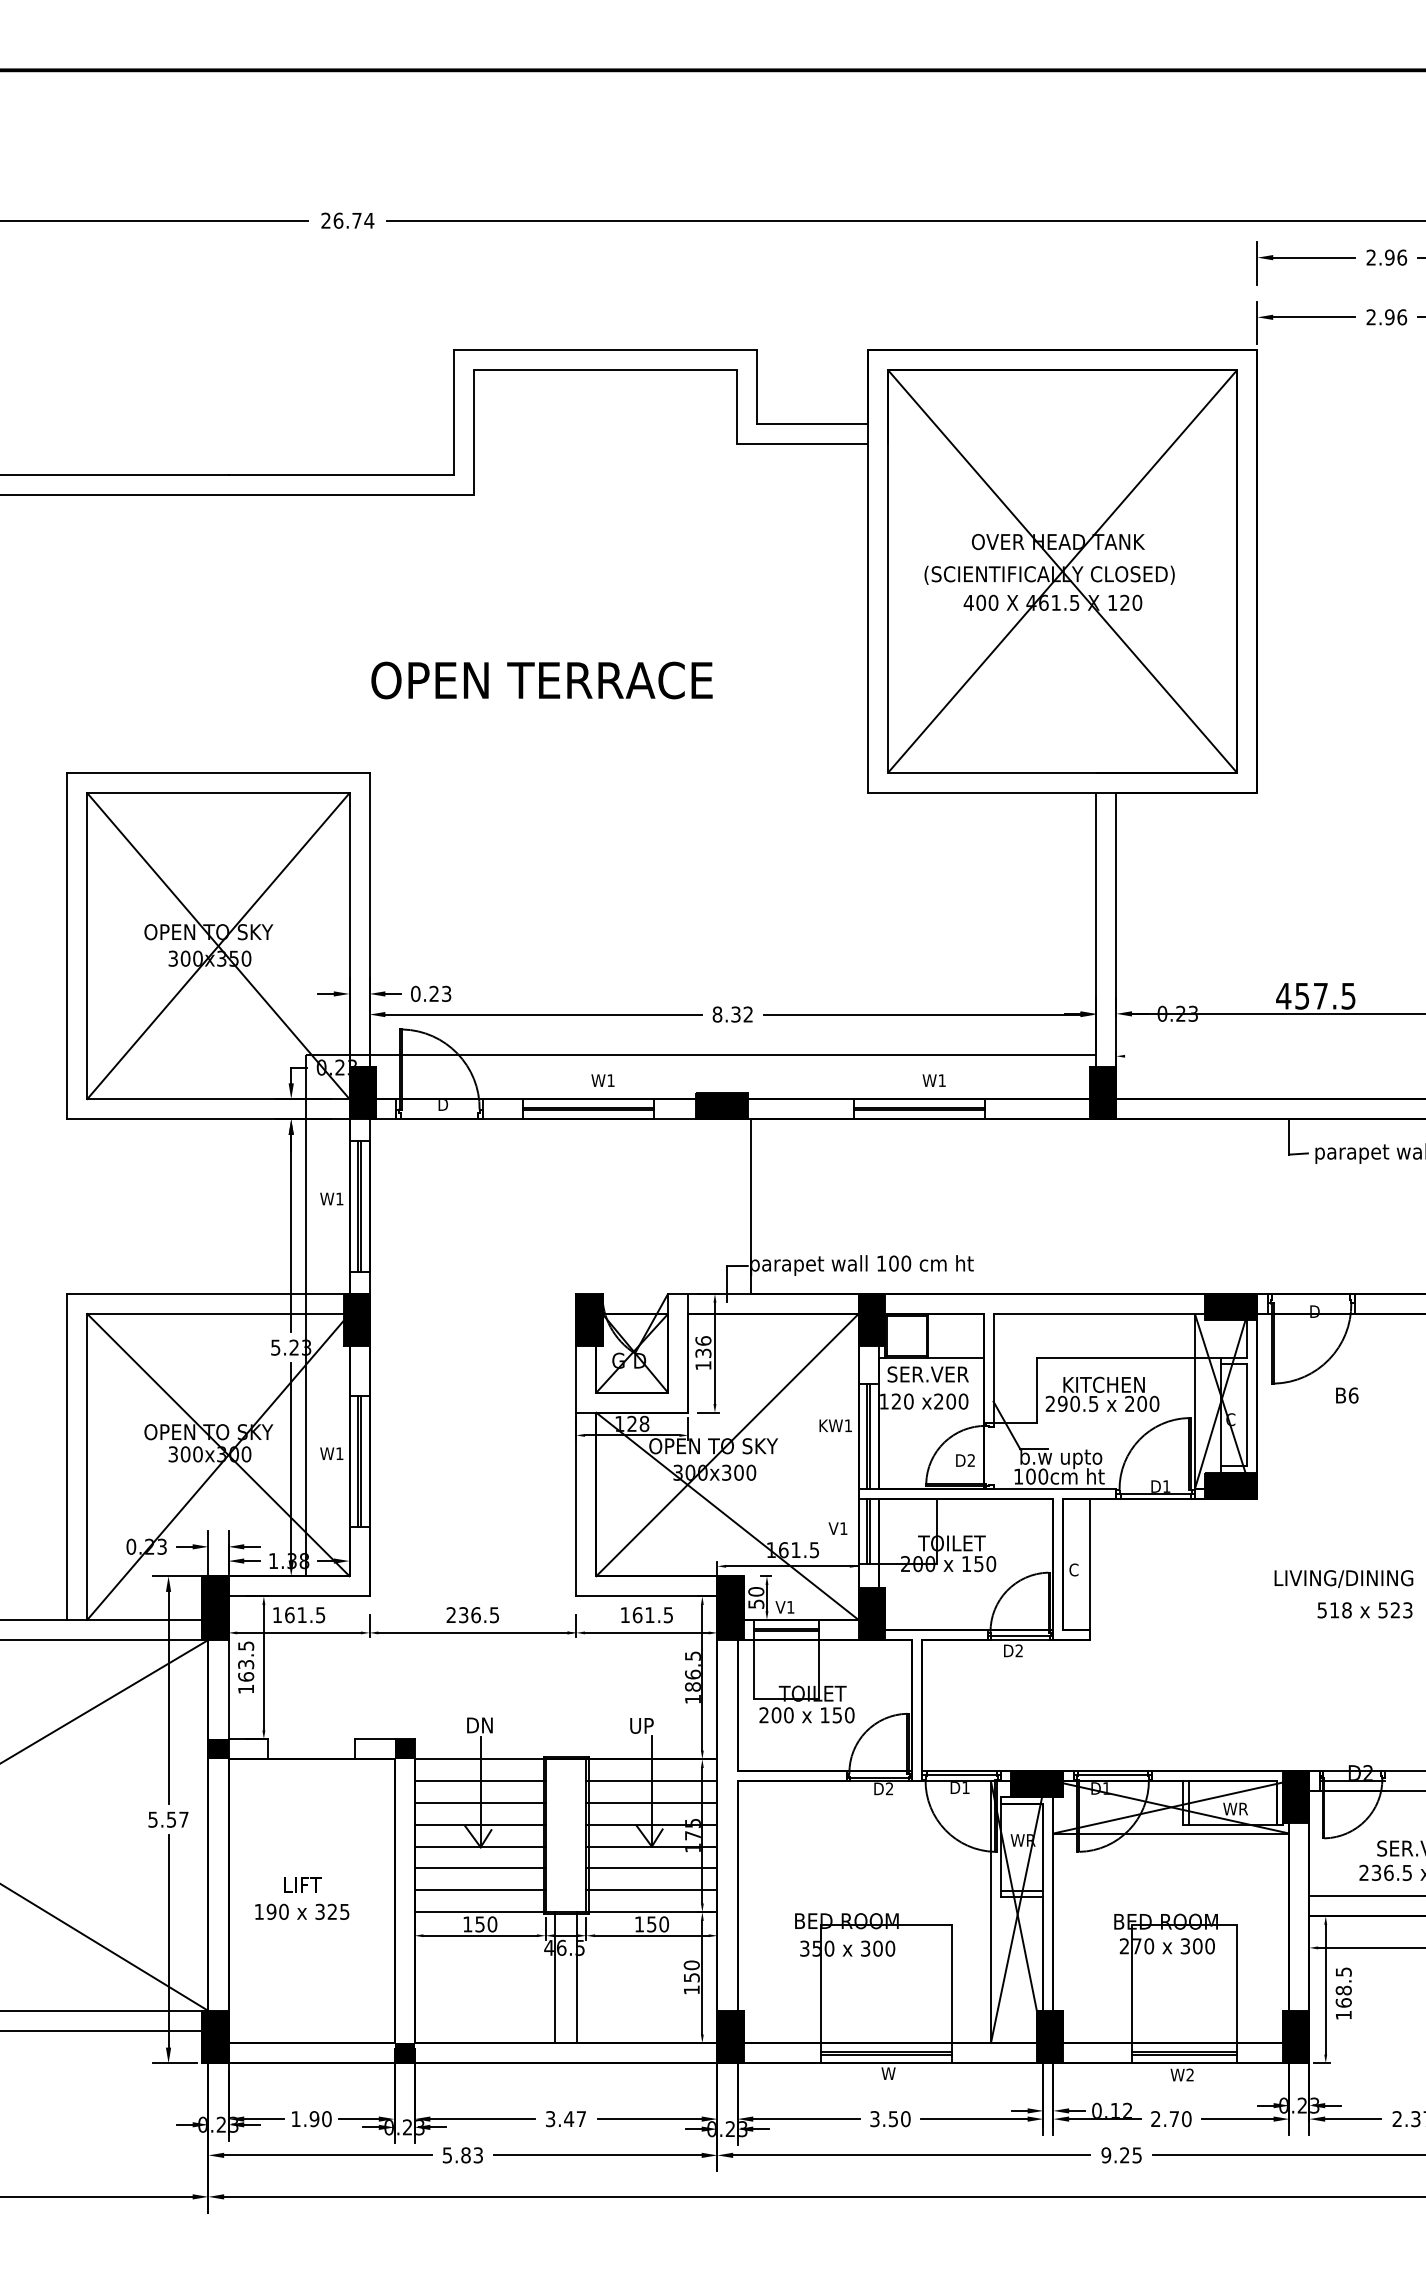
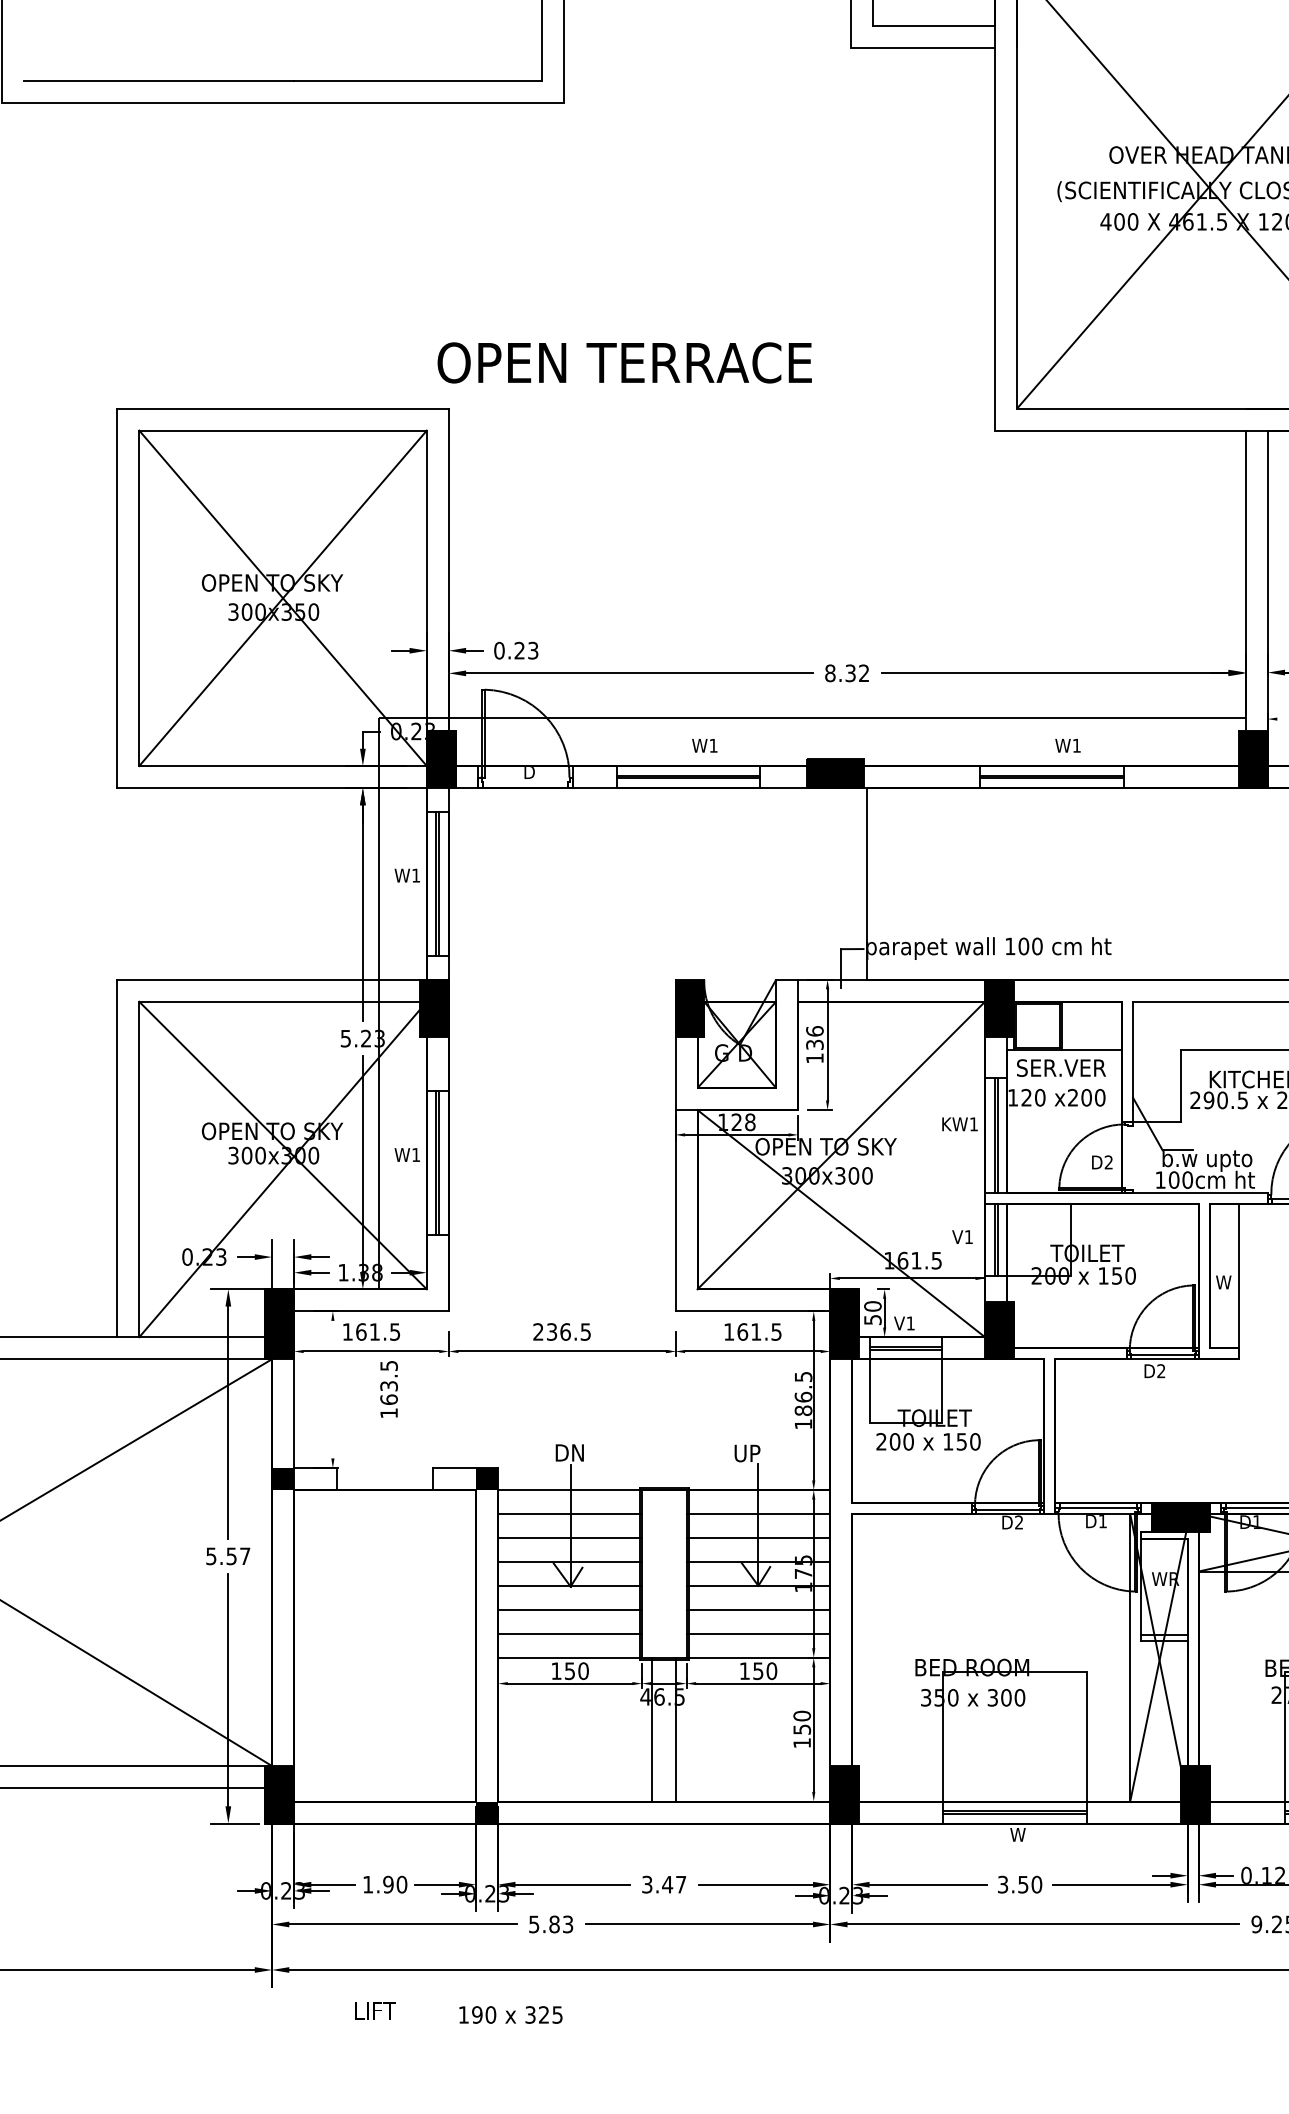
text: (541, 680) -> (624, 362), moved
text: (1076, 1569) -> (1224, 1281), C -> W
text: (246, 1667) -> (389, 1389), moved
line: (263, 1667) -> (332, 1389), removed
text: (302, 1884) -> (375, 2010), moved
text: (302, 1911) -> (511, 2014), moved

